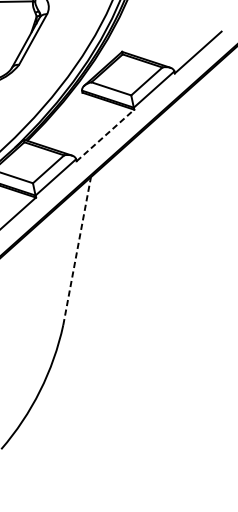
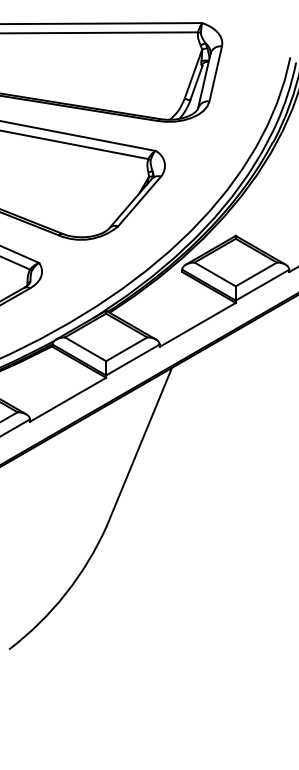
line: (105, 135) -> (197, 324), dashed -> solid
line: (77, 250) -> (139, 446), dashed -> solid

